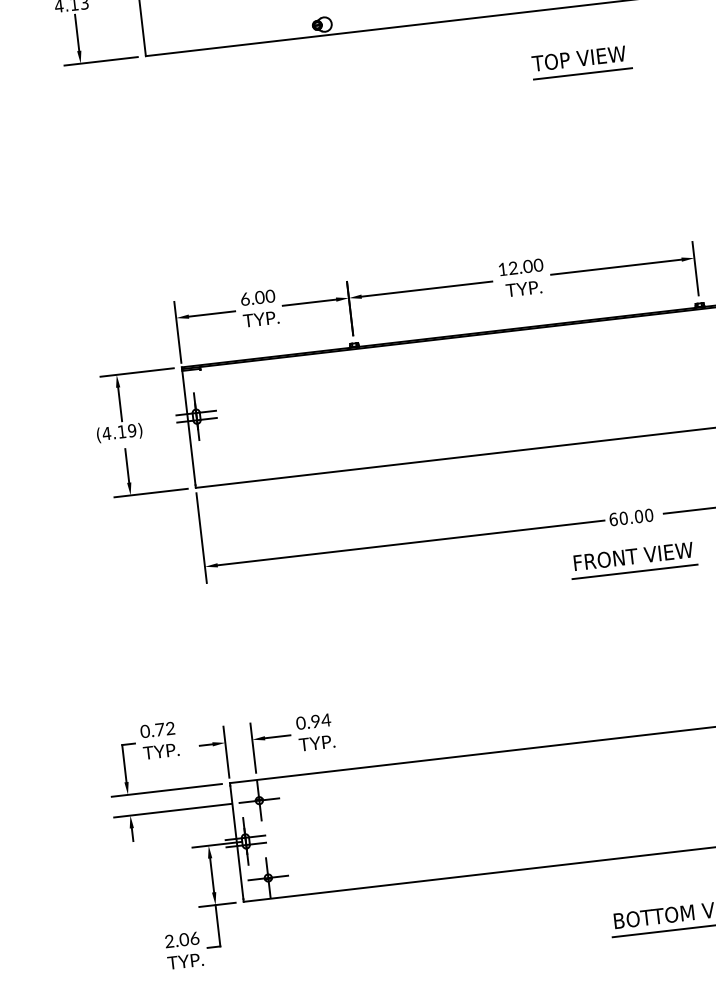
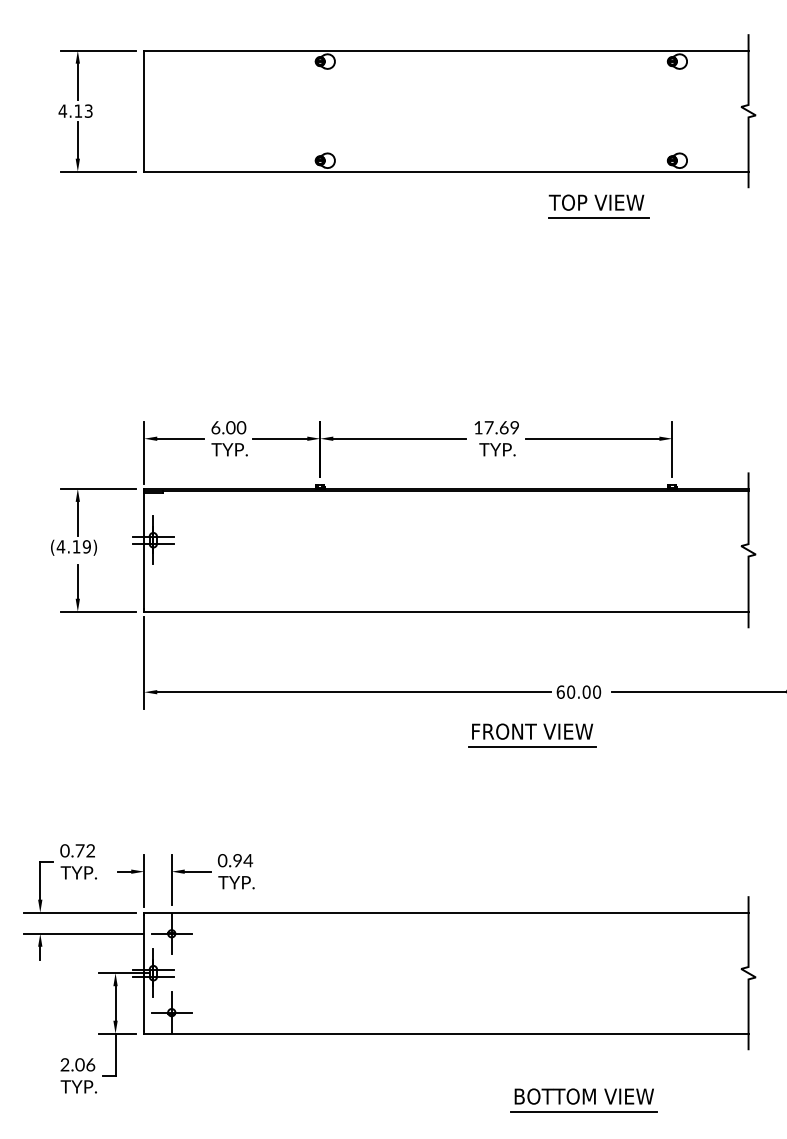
part: (581, 62) -> (598, 206), moved
text: (525, 266) -> (501, 427), 12.00 -> 17.69
part: (633, 560) -> (532, 735), moved

